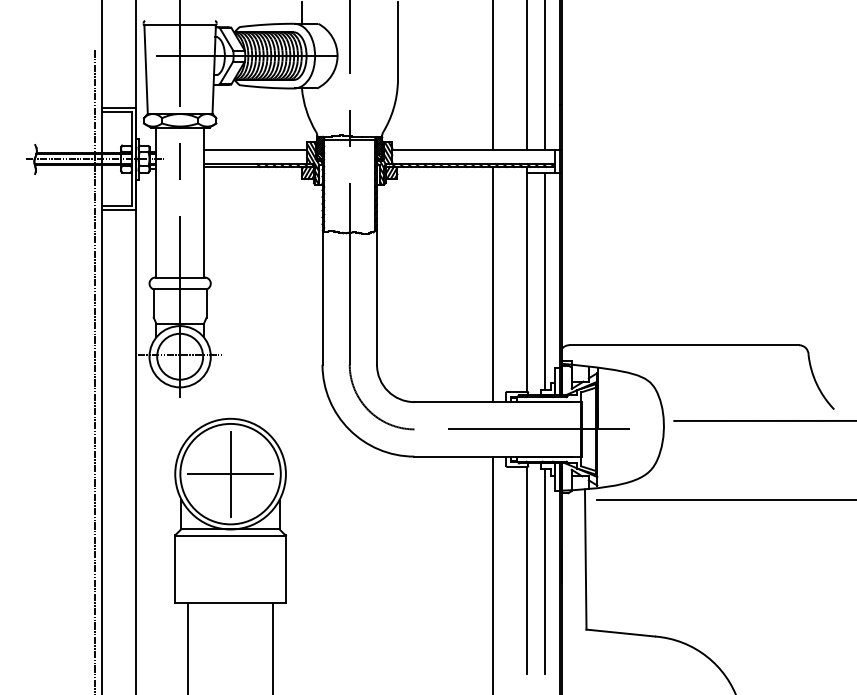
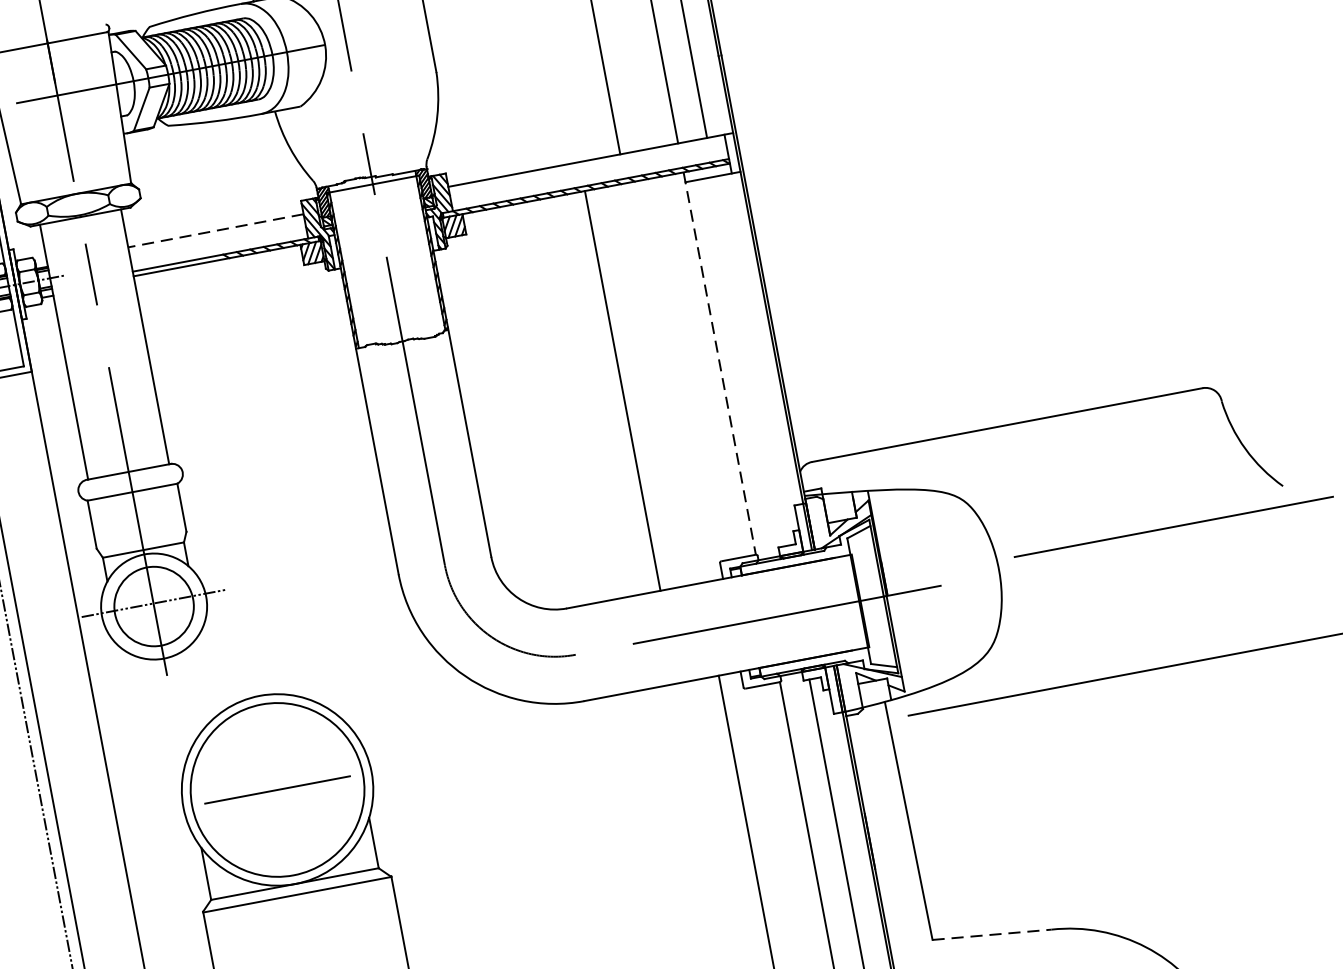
line: (255, 149) -> (215, 230), solid -> dashed
line: (527, 279) -> (719, 363), solid -> dashed
line: (544, 281) -> (749, 361), removed
line: (493, 284) -> (622, 390), moved
line: (230, 473) -> (277, 788), removed
line: (621, 633) -> (993, 935), solid -> dashed

